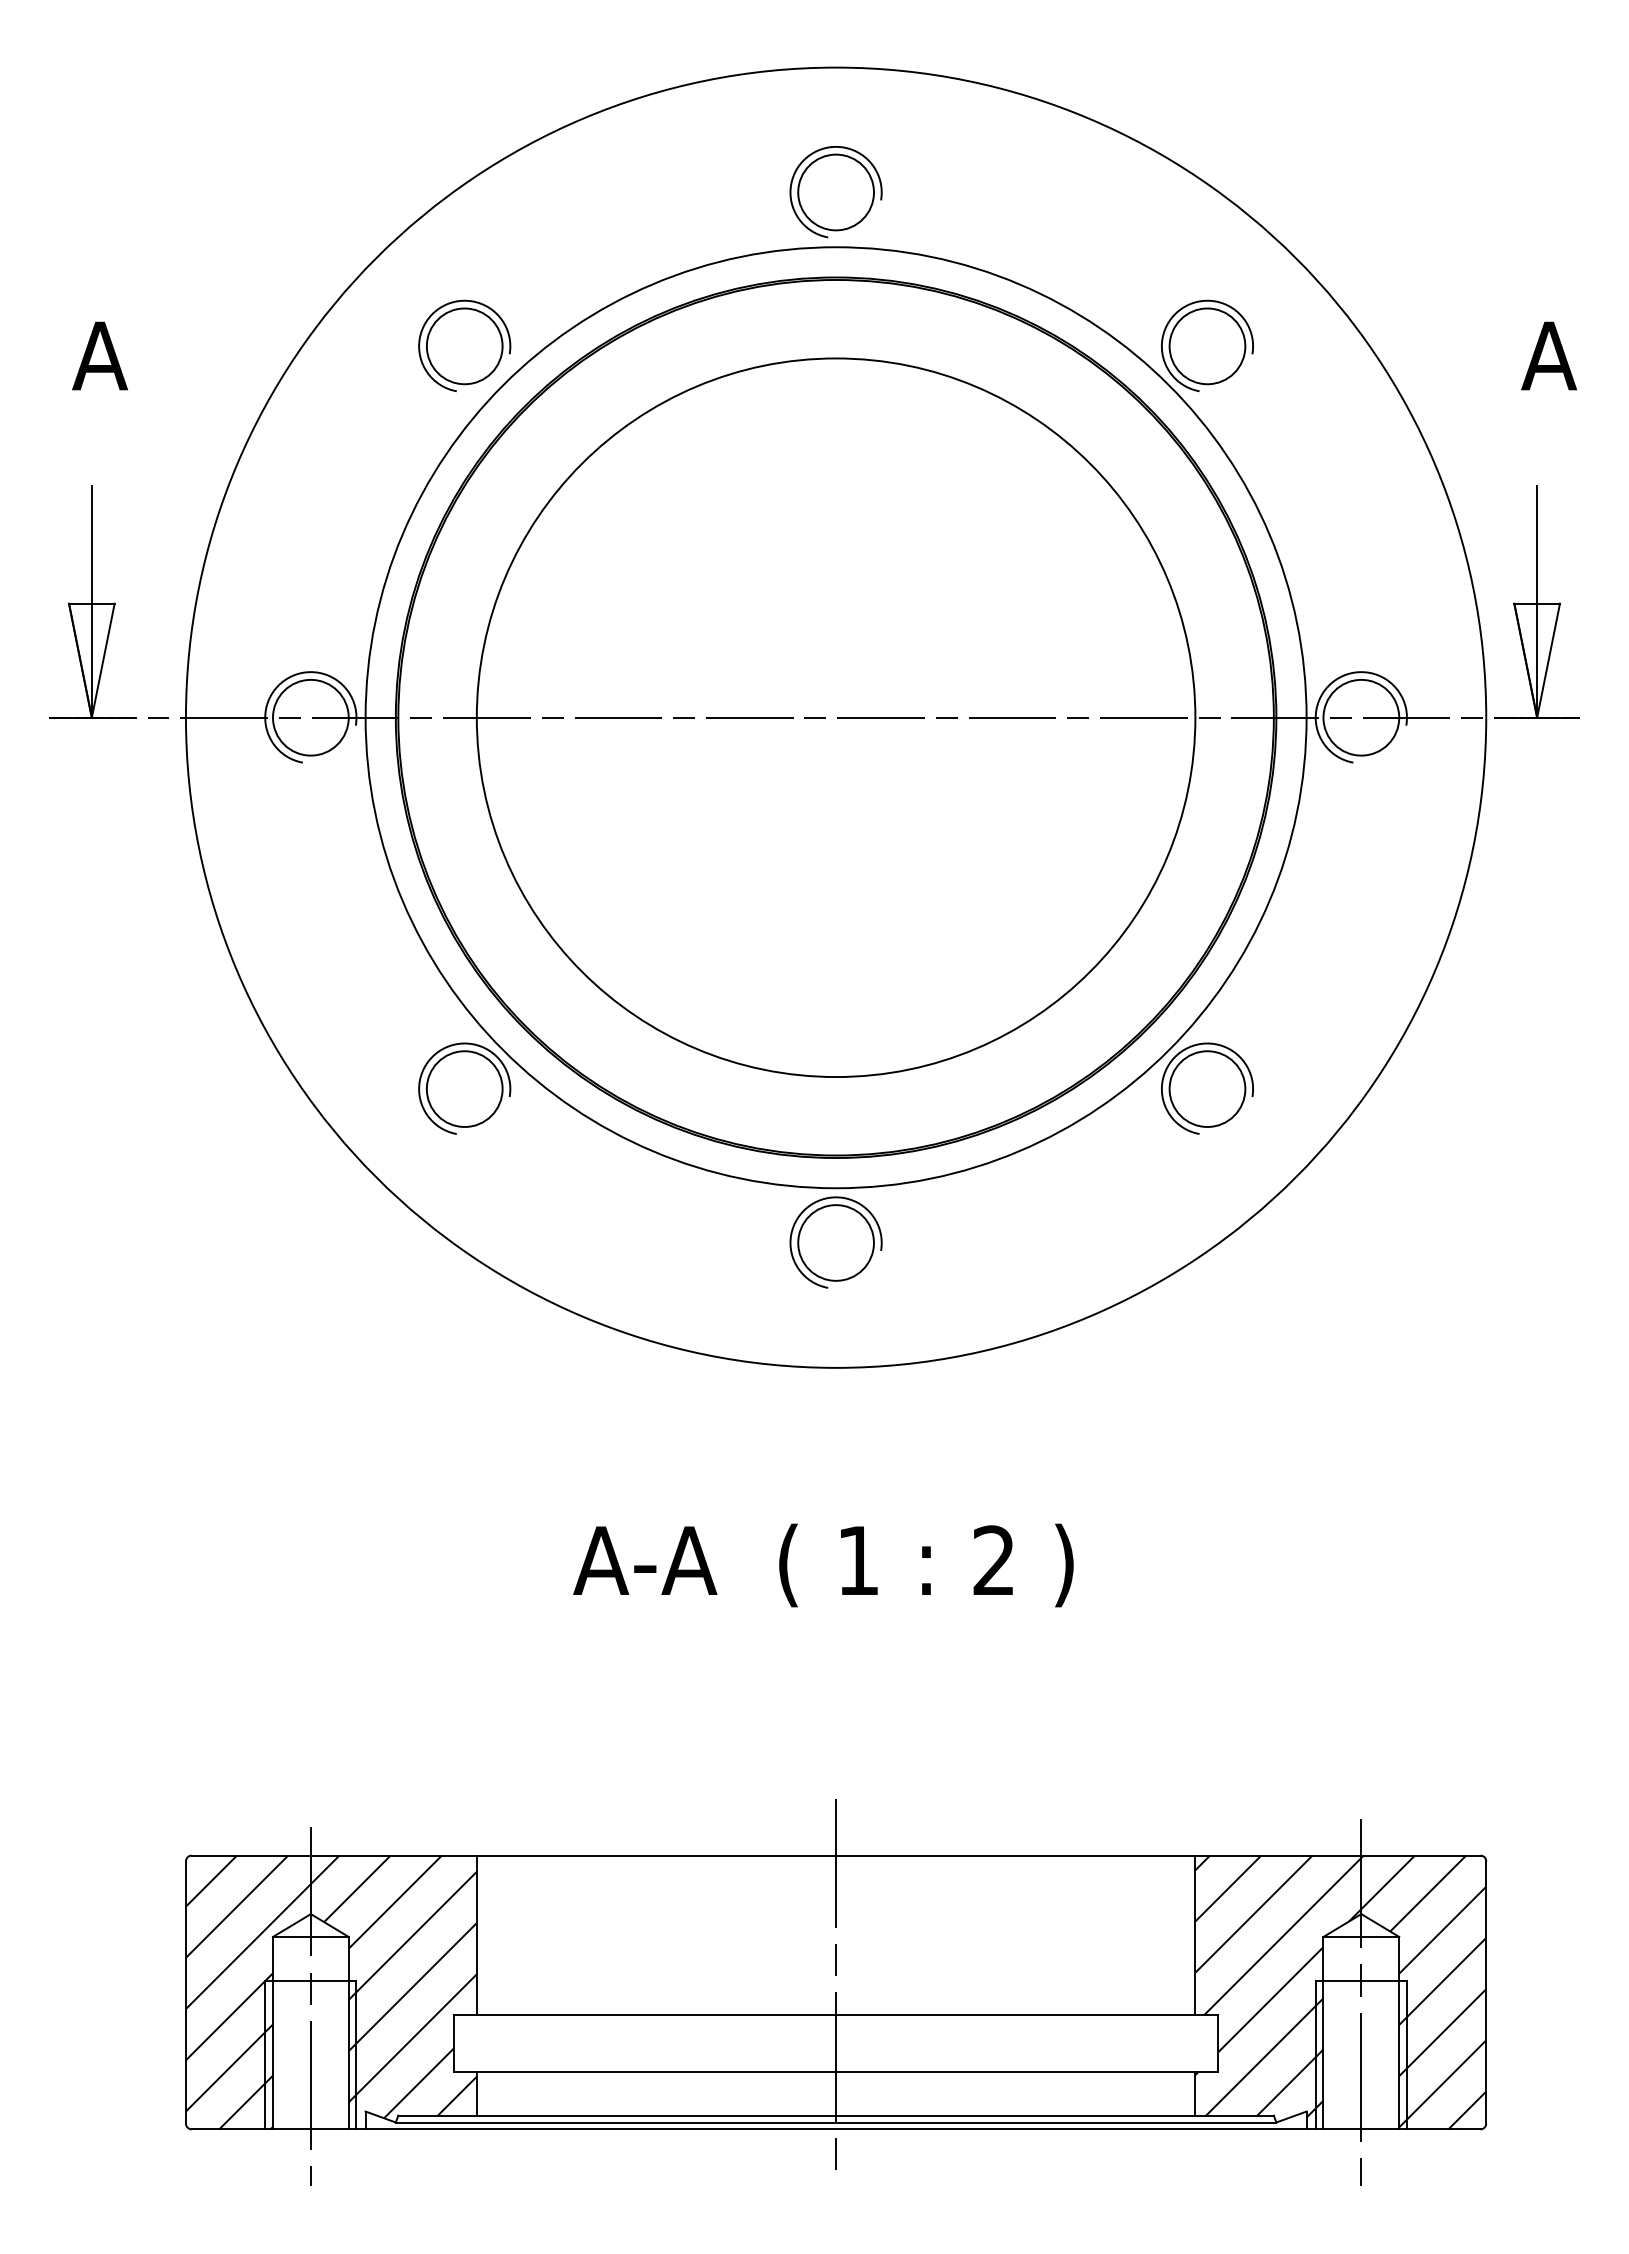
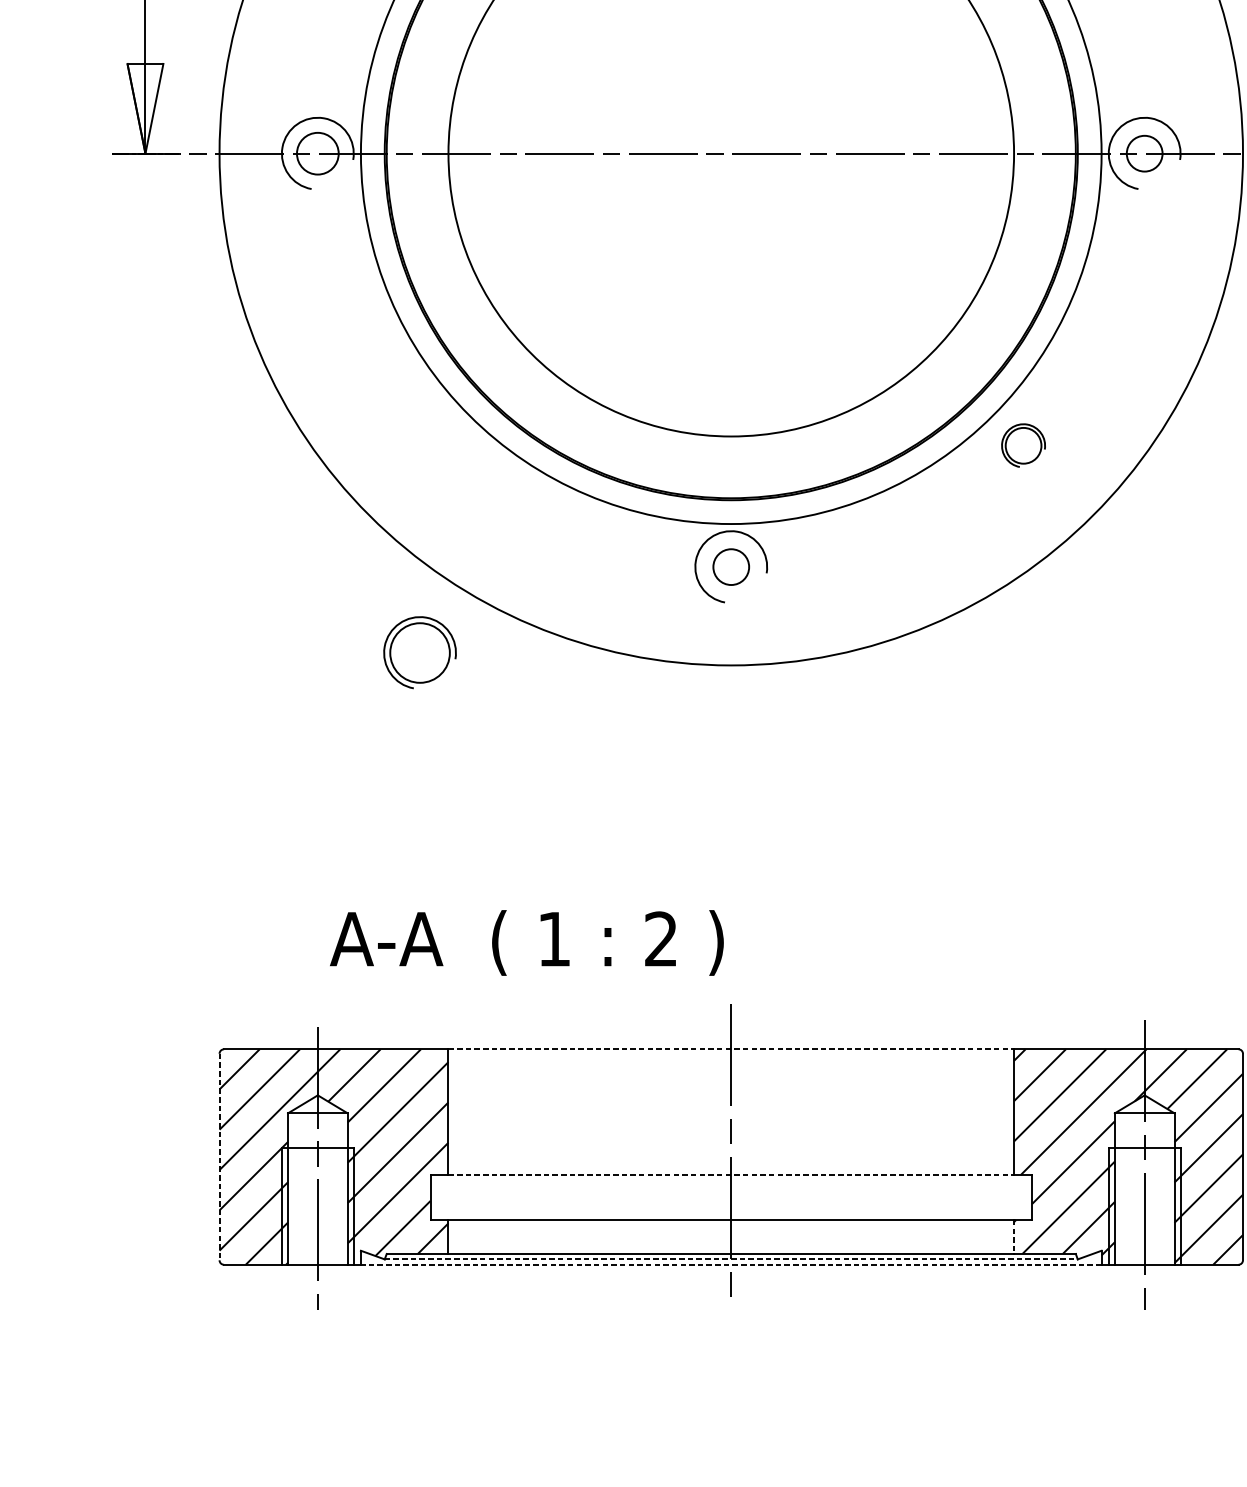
circle: (310, 717) -> (317, 153), size x0.7
circle: (1361, 717) -> (1144, 153), size x0.6
part: (464, 1088) -> (419, 652), moved
part: (1207, 1088) -> (1023, 445), size x0.6
circle: (835, 1242) -> (730, 566), size x0.6
text: (823, 1565) -> (526, 942), moved
line: (836, 1855) -> (731, 1049), solid -> dashed
line: (185, 1992) -> (219, 1157), solid -> dashed
line: (836, 2015) -> (731, 1175), solid -> dashed
line: (1195, 2093) -> (1014, 1236), solid -> dashed
line: (836, 2122) -> (731, 1259), solid -> dashed
line: (835, 2129) -> (730, 1264), solid -> dashed

